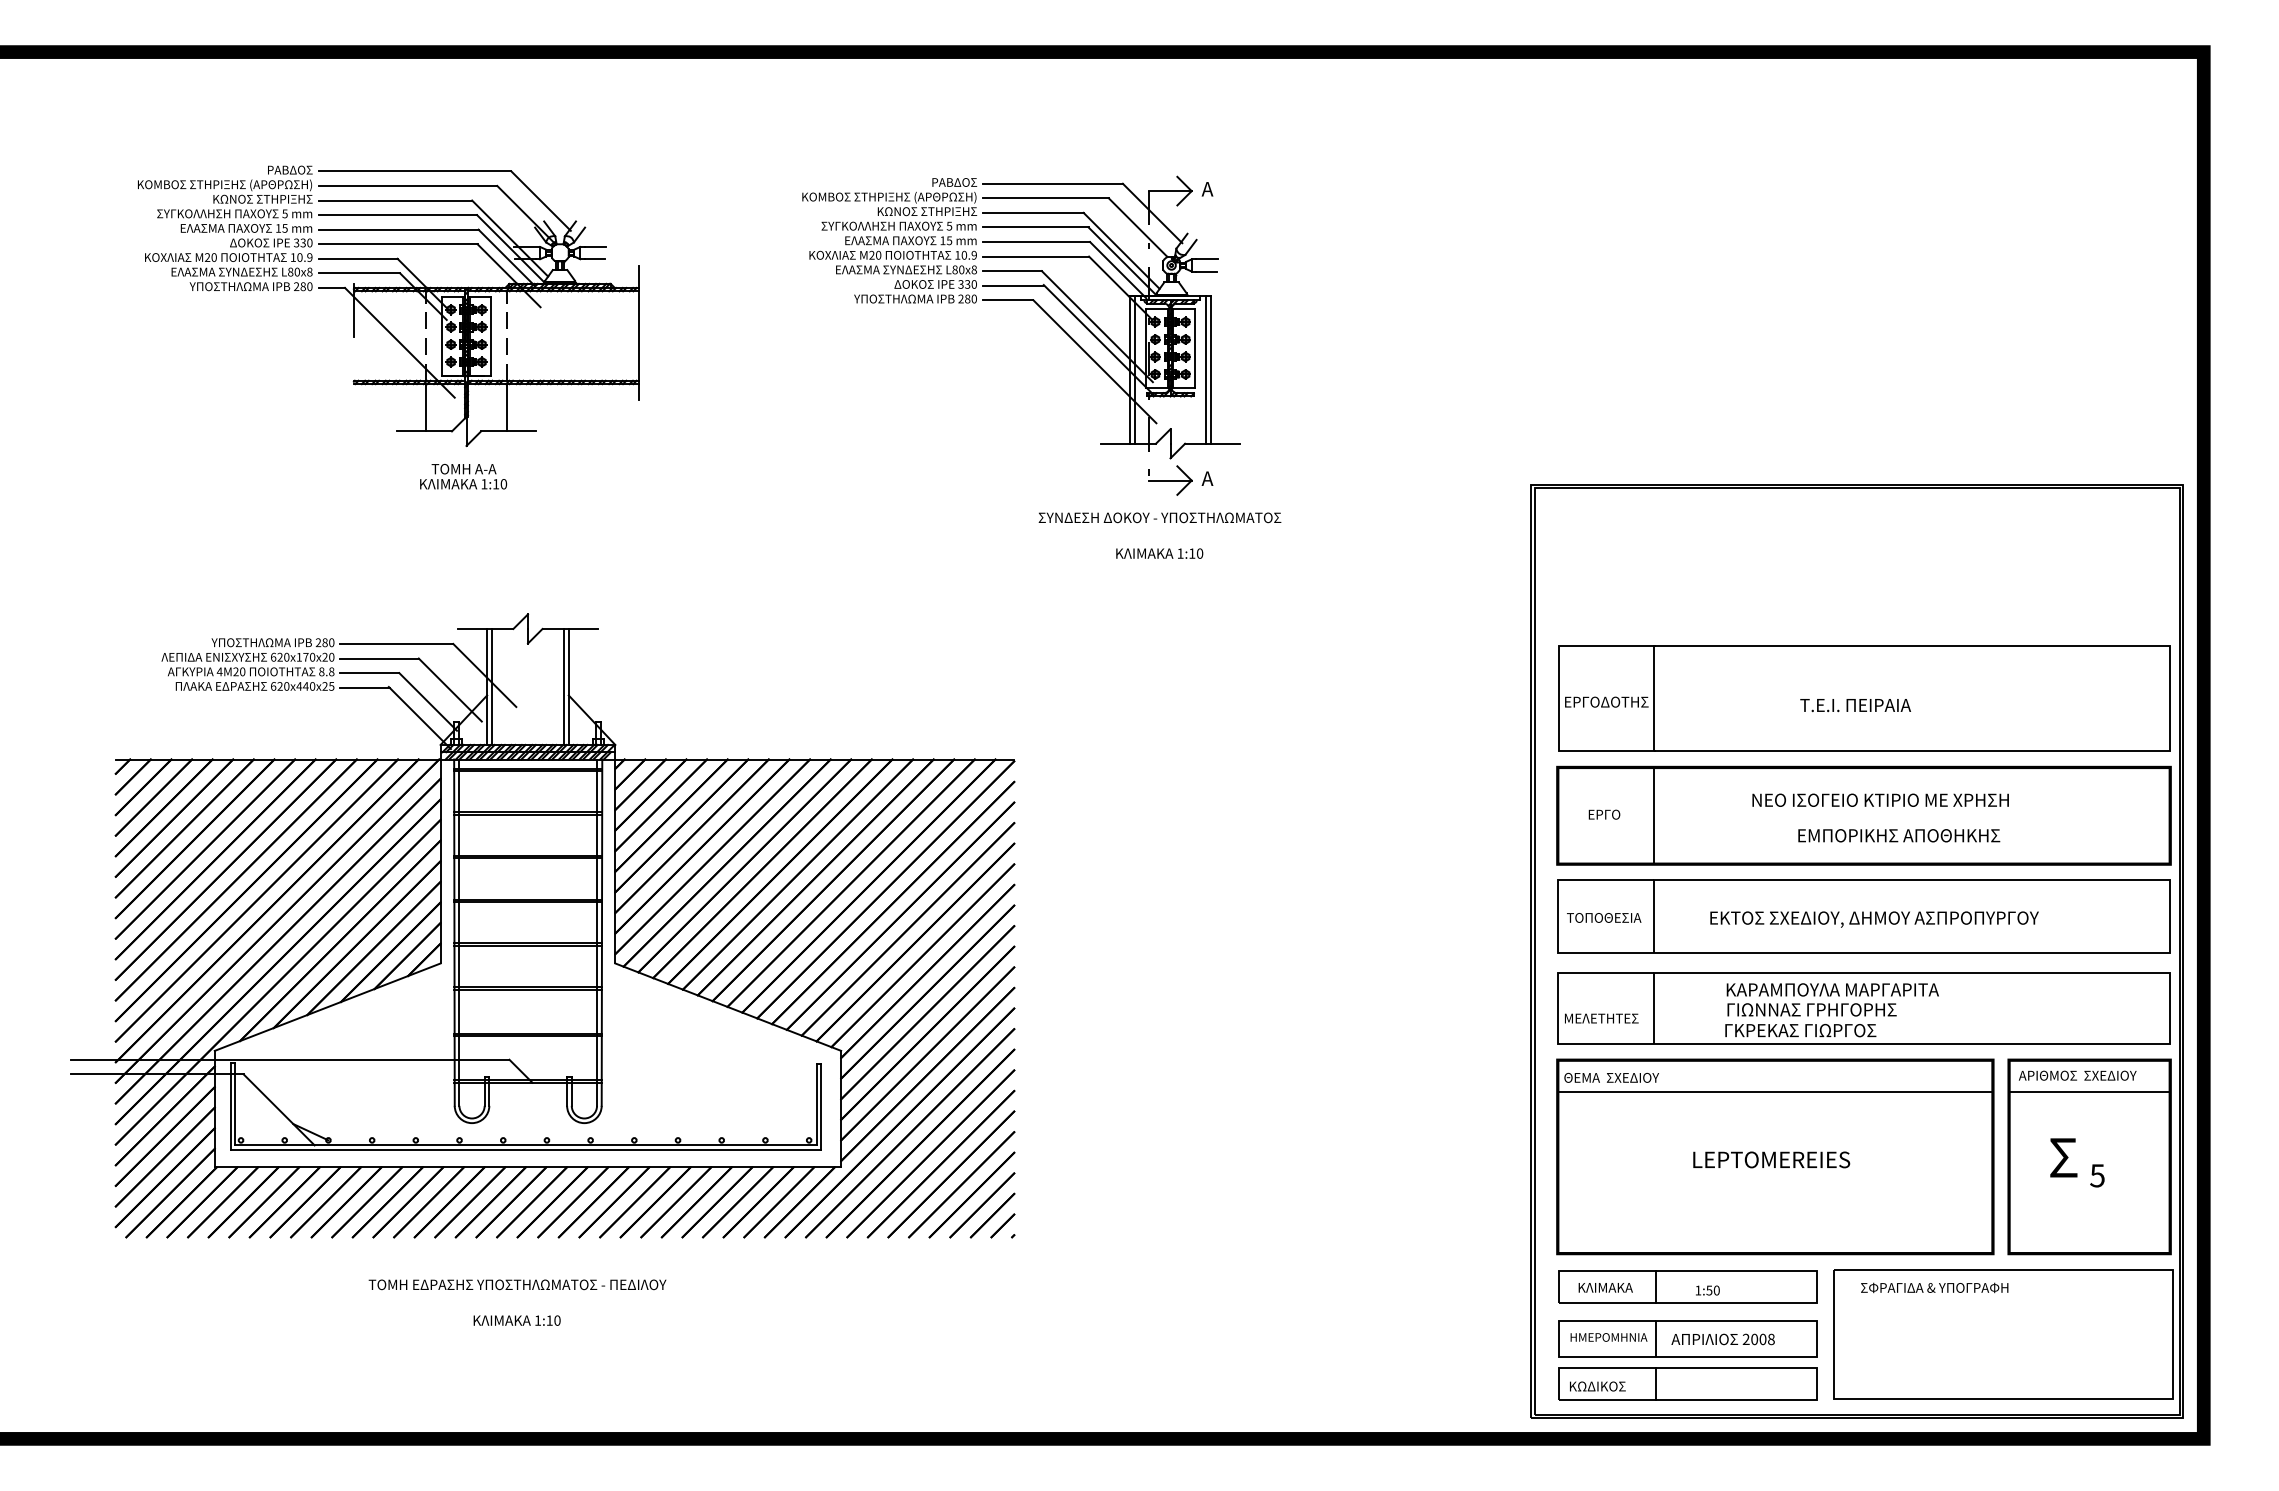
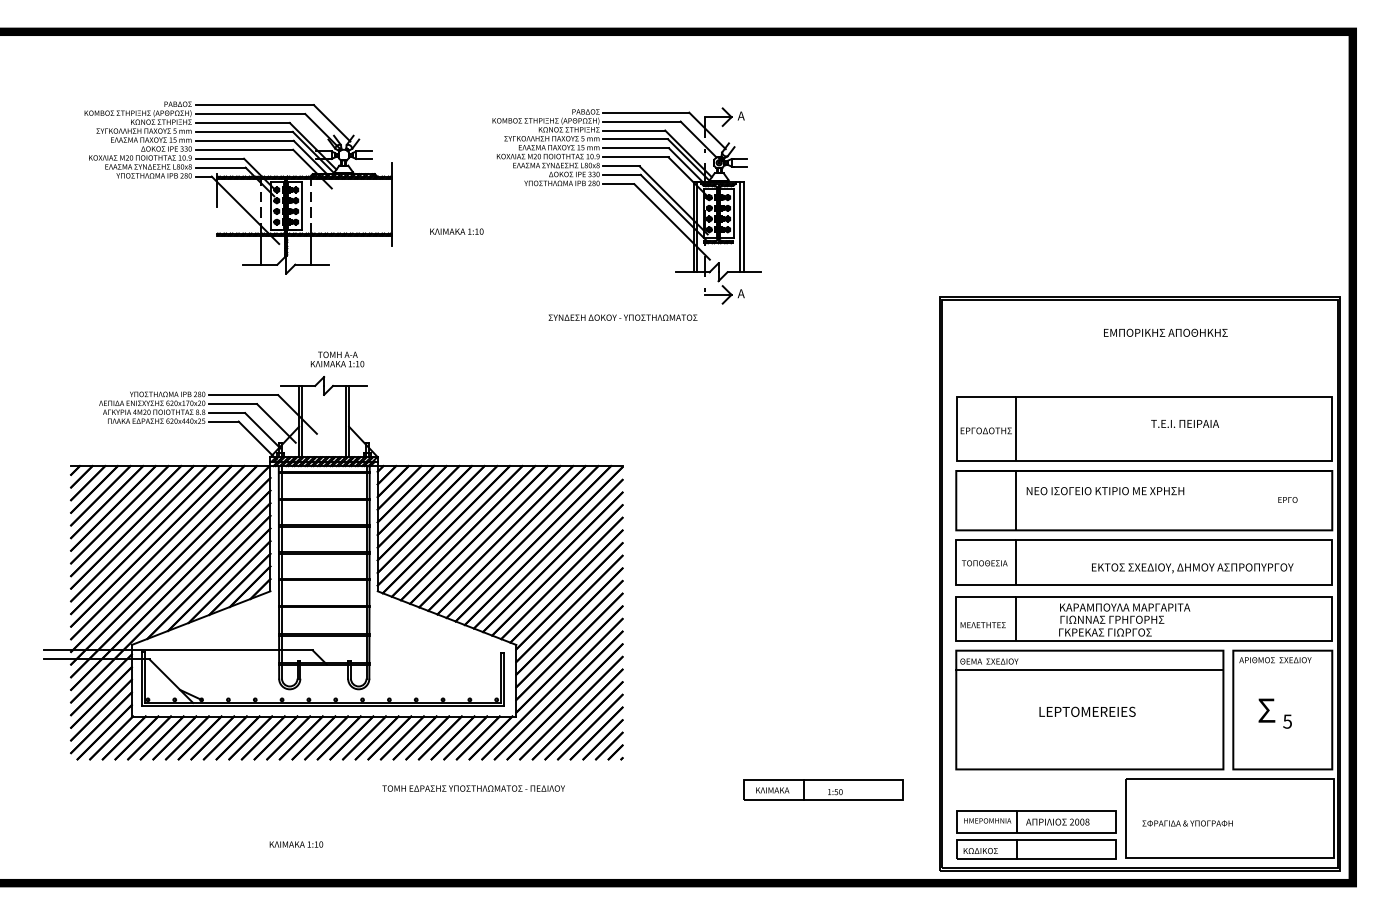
text: (463, 476) -> (337, 359), moved
text: (1159, 517) -> (622, 317), moved
text: (1159, 553) -> (456, 231), moved
text: (1854, 704) -> (1184, 423), moved
text: (1880, 800) -> (1105, 491), moved
text: (1603, 813) -> (1287, 499), moved
text: (1898, 835) -> (1165, 332), moved
text: (1874, 919) -> (1192, 568), moved
line: (2089, 1092) -> (1282, 670), removed
text: (517, 1284) -> (473, 788), moved
part: (1688, 1286) -> (823, 789), moved
text: (1934, 1287) -> (1187, 823), moved
text: (517, 1320) -> (296, 844), moved

